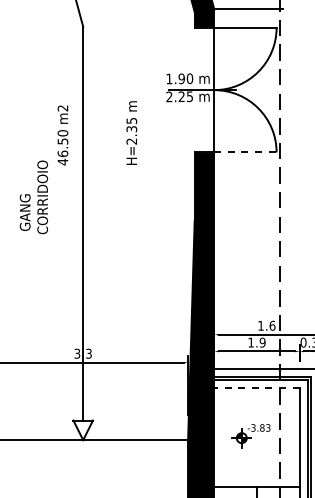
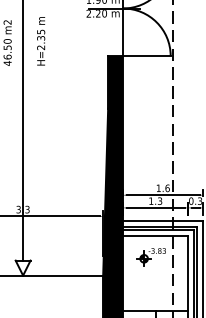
text: (189, 96) -> (104, 13), 2.25 -> 2.20
text: (131, 132) -> (40, 40), moved
line: (245, 152) -> (146, 56), dashed -> solid
text: (262, 342) -> (159, 201), 1.9 -> 1.3
line: (256, 388) -> (155, 236), dashed -> solid
part: (250, 436) -> (150, 257), moved

